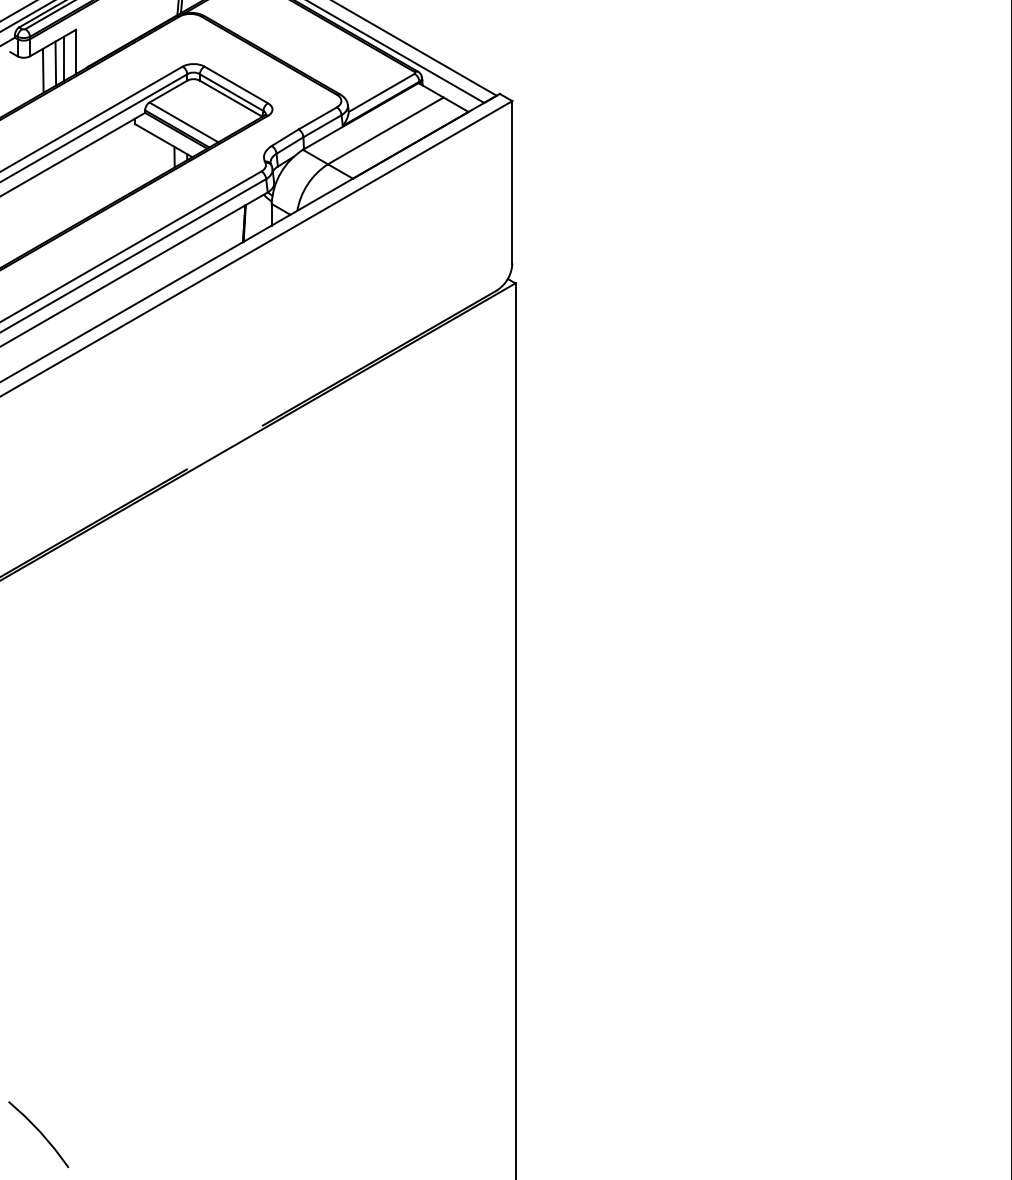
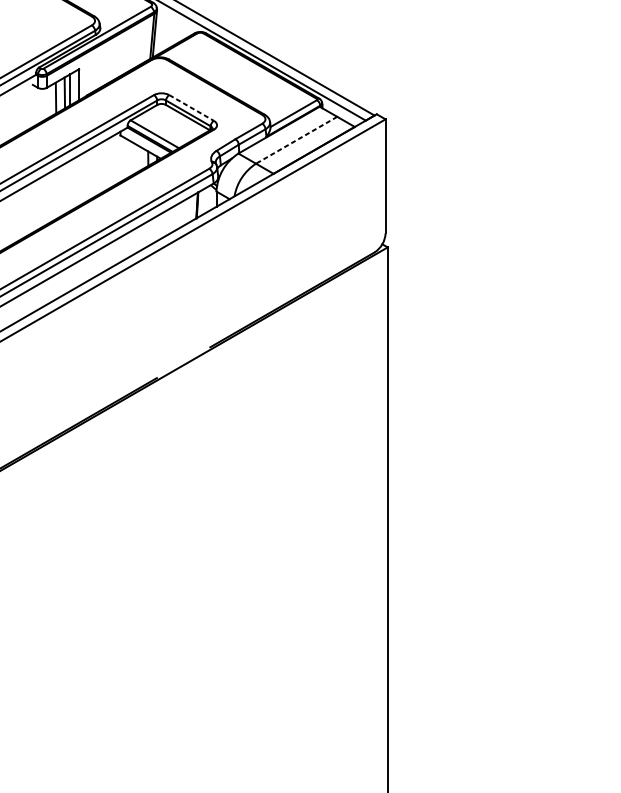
line: (236, 84) -> (191, 107), solid -> dashed
line: (385, 130) -> (296, 139), solid -> dashed

